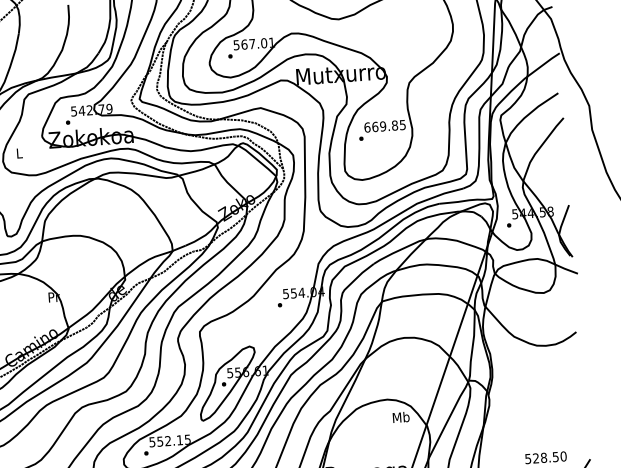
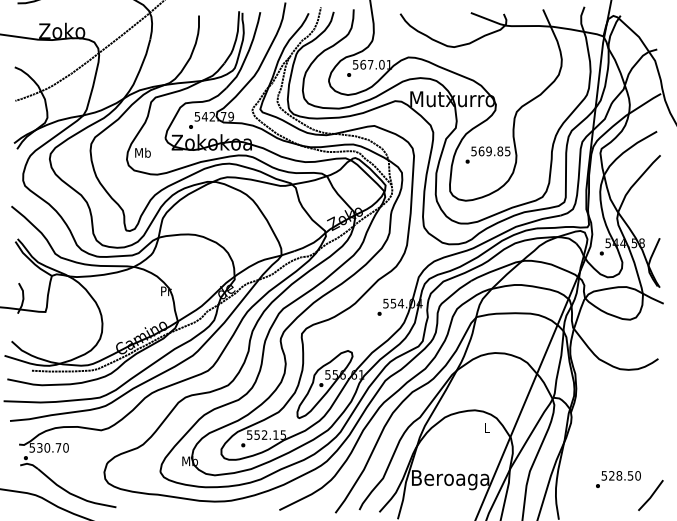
text: (366, 127) -> (473, 151), 669.85 -> 569.85
text: (18, 153) -> (142, 152), L -> Mb
text: (400, 416) -> (486, 427), Mb -> L

